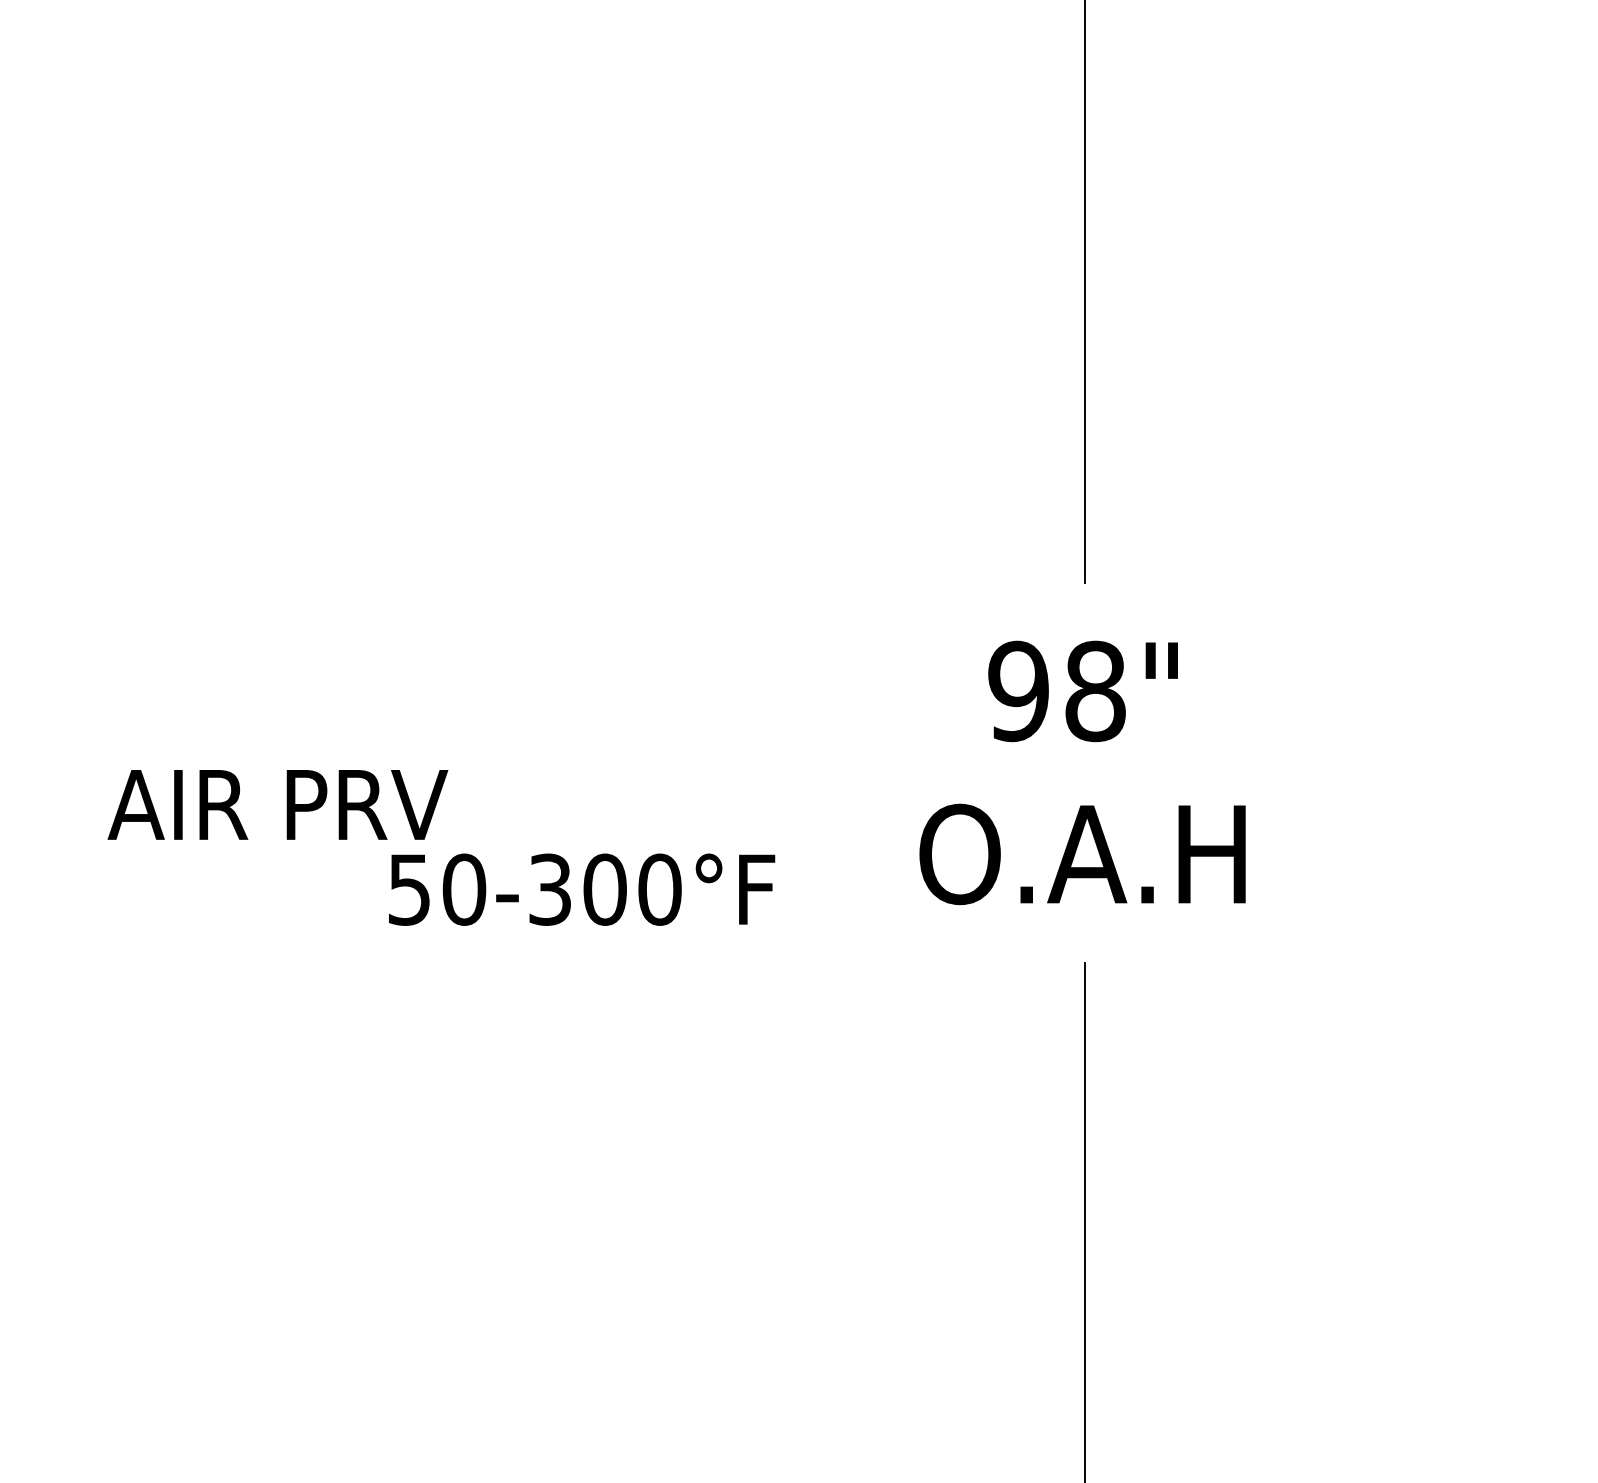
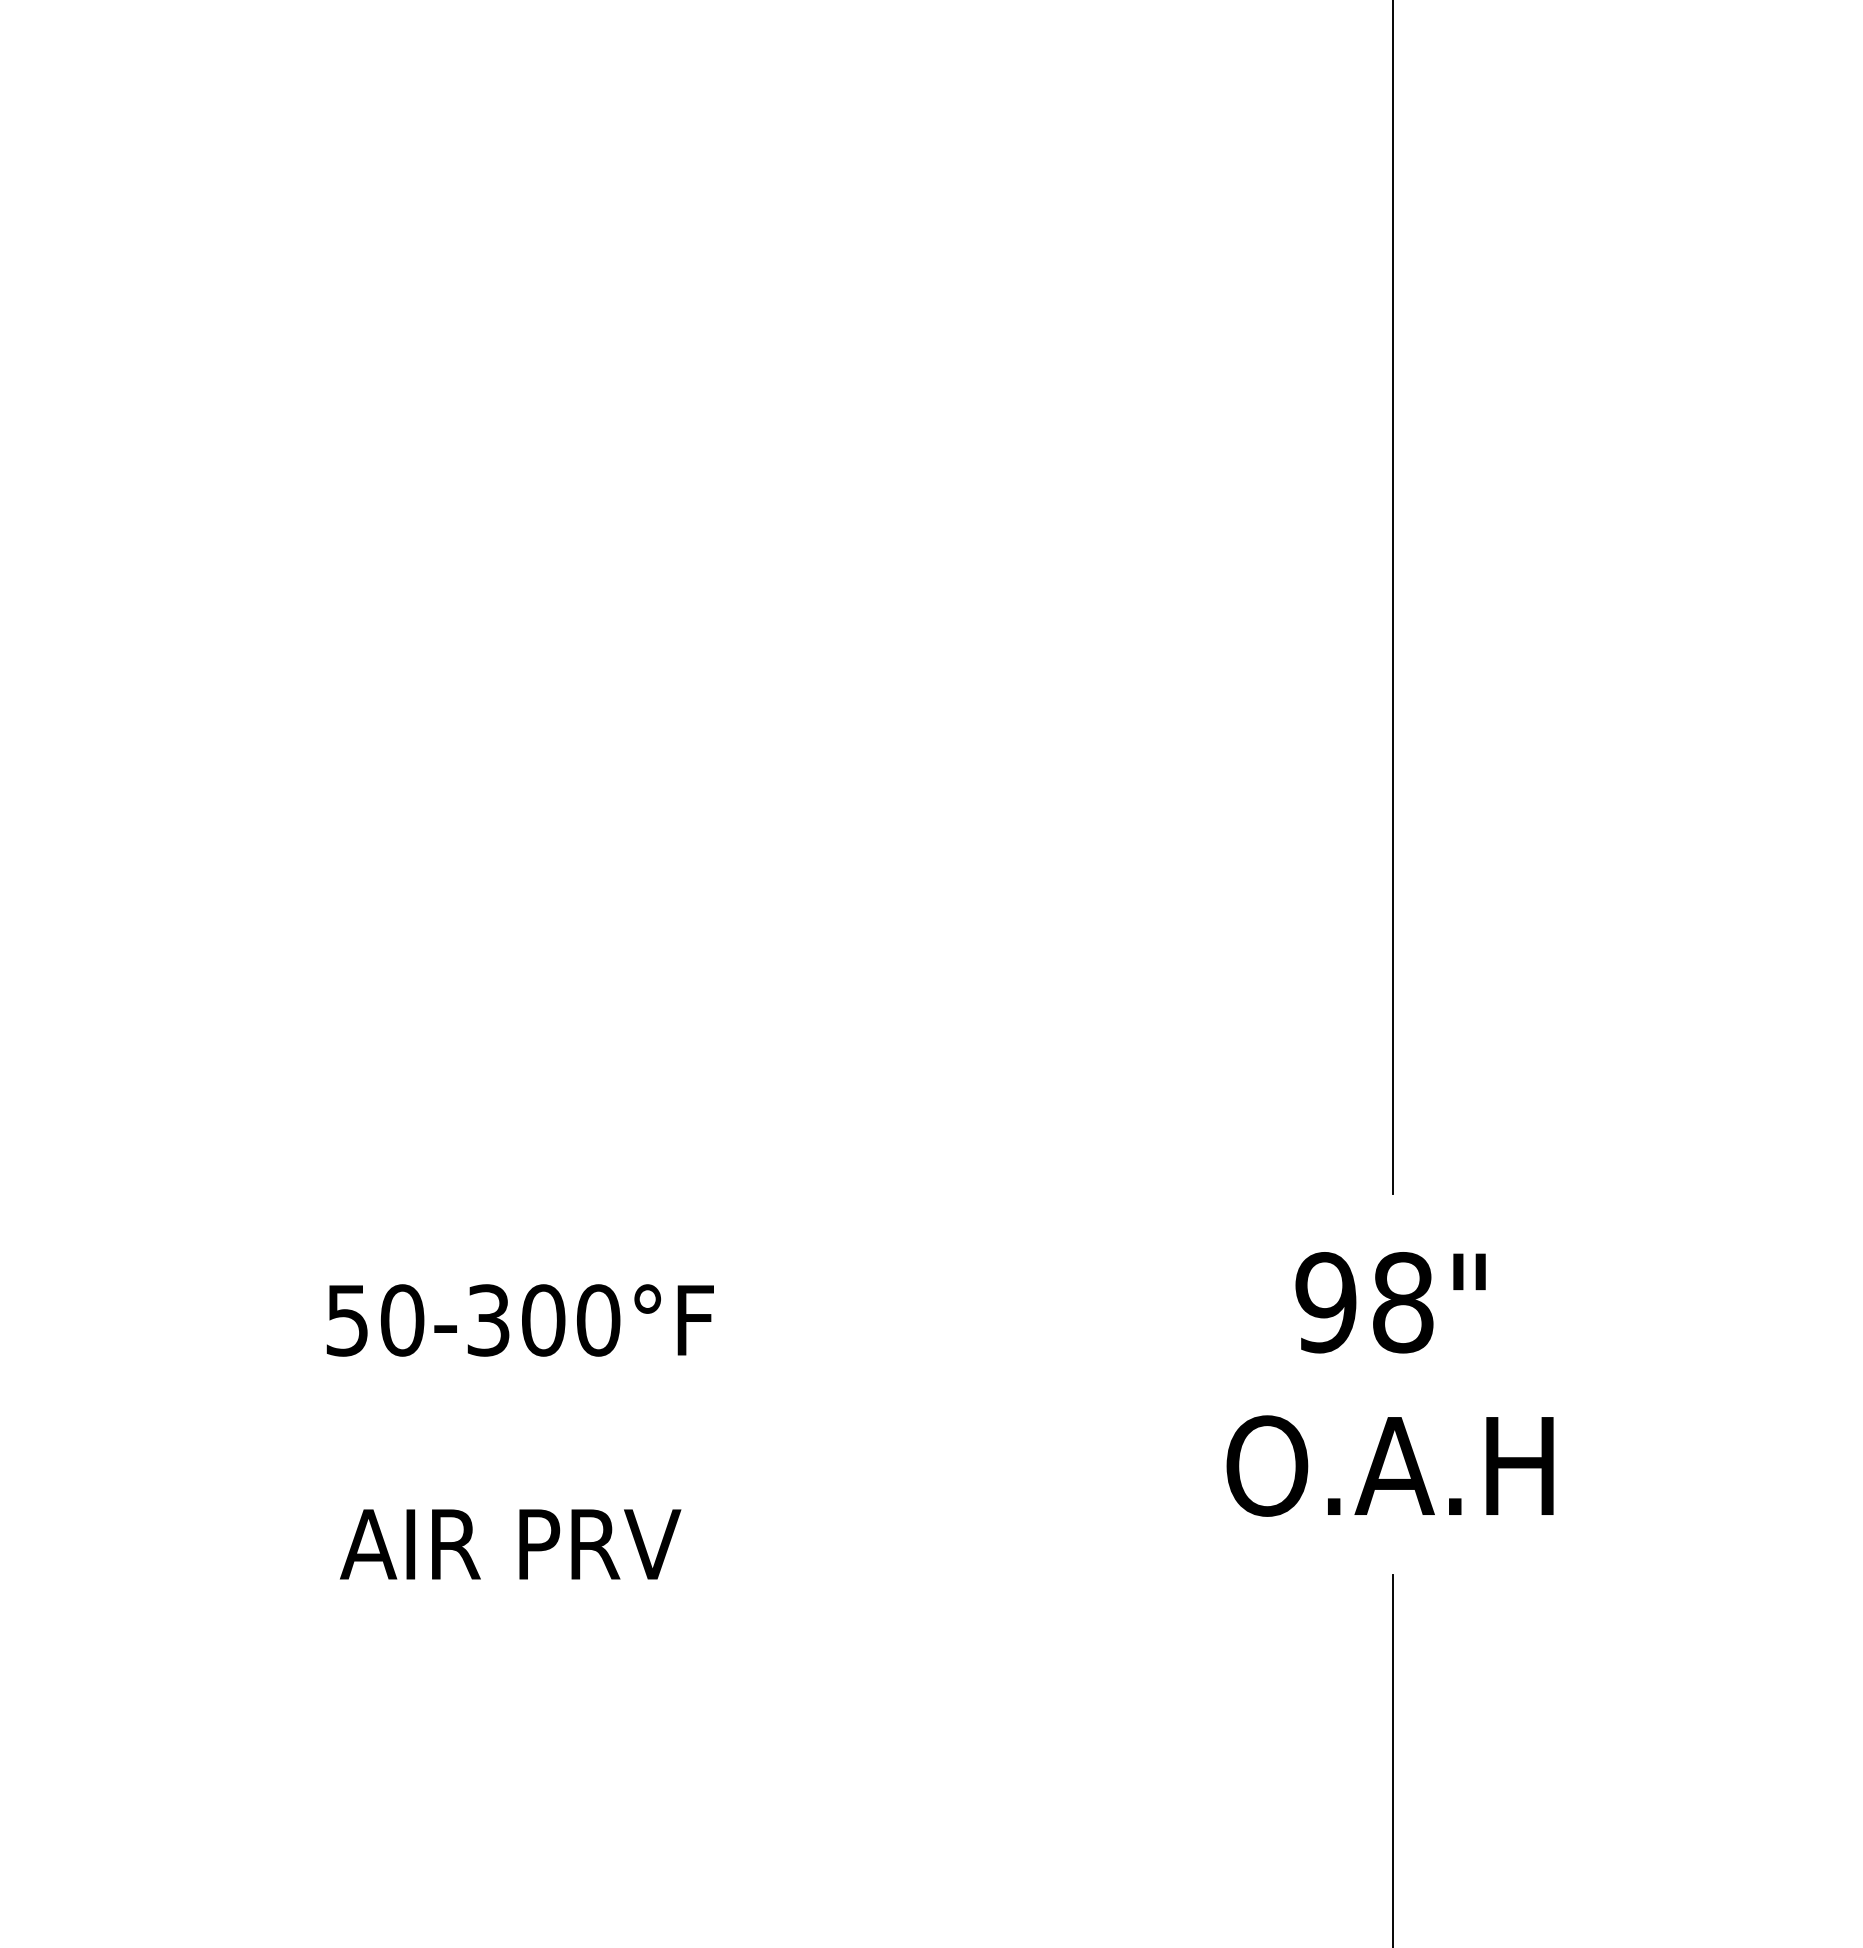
text: (277, 804) -> (510, 1544), moved
text: (581, 889) -> (519, 1320), moved

